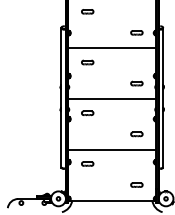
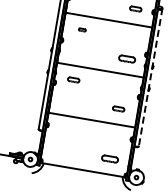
part: (87, 62) -> (82, 29), size x0.6
part: (136, 83) -> (126, 58), size x1.4
line: (163, 98) -> (150, 78), solid -> dashed
part: (87, 163) -> (65, 129), removed
part: (136, 184) -> (109, 158), size x1.4

